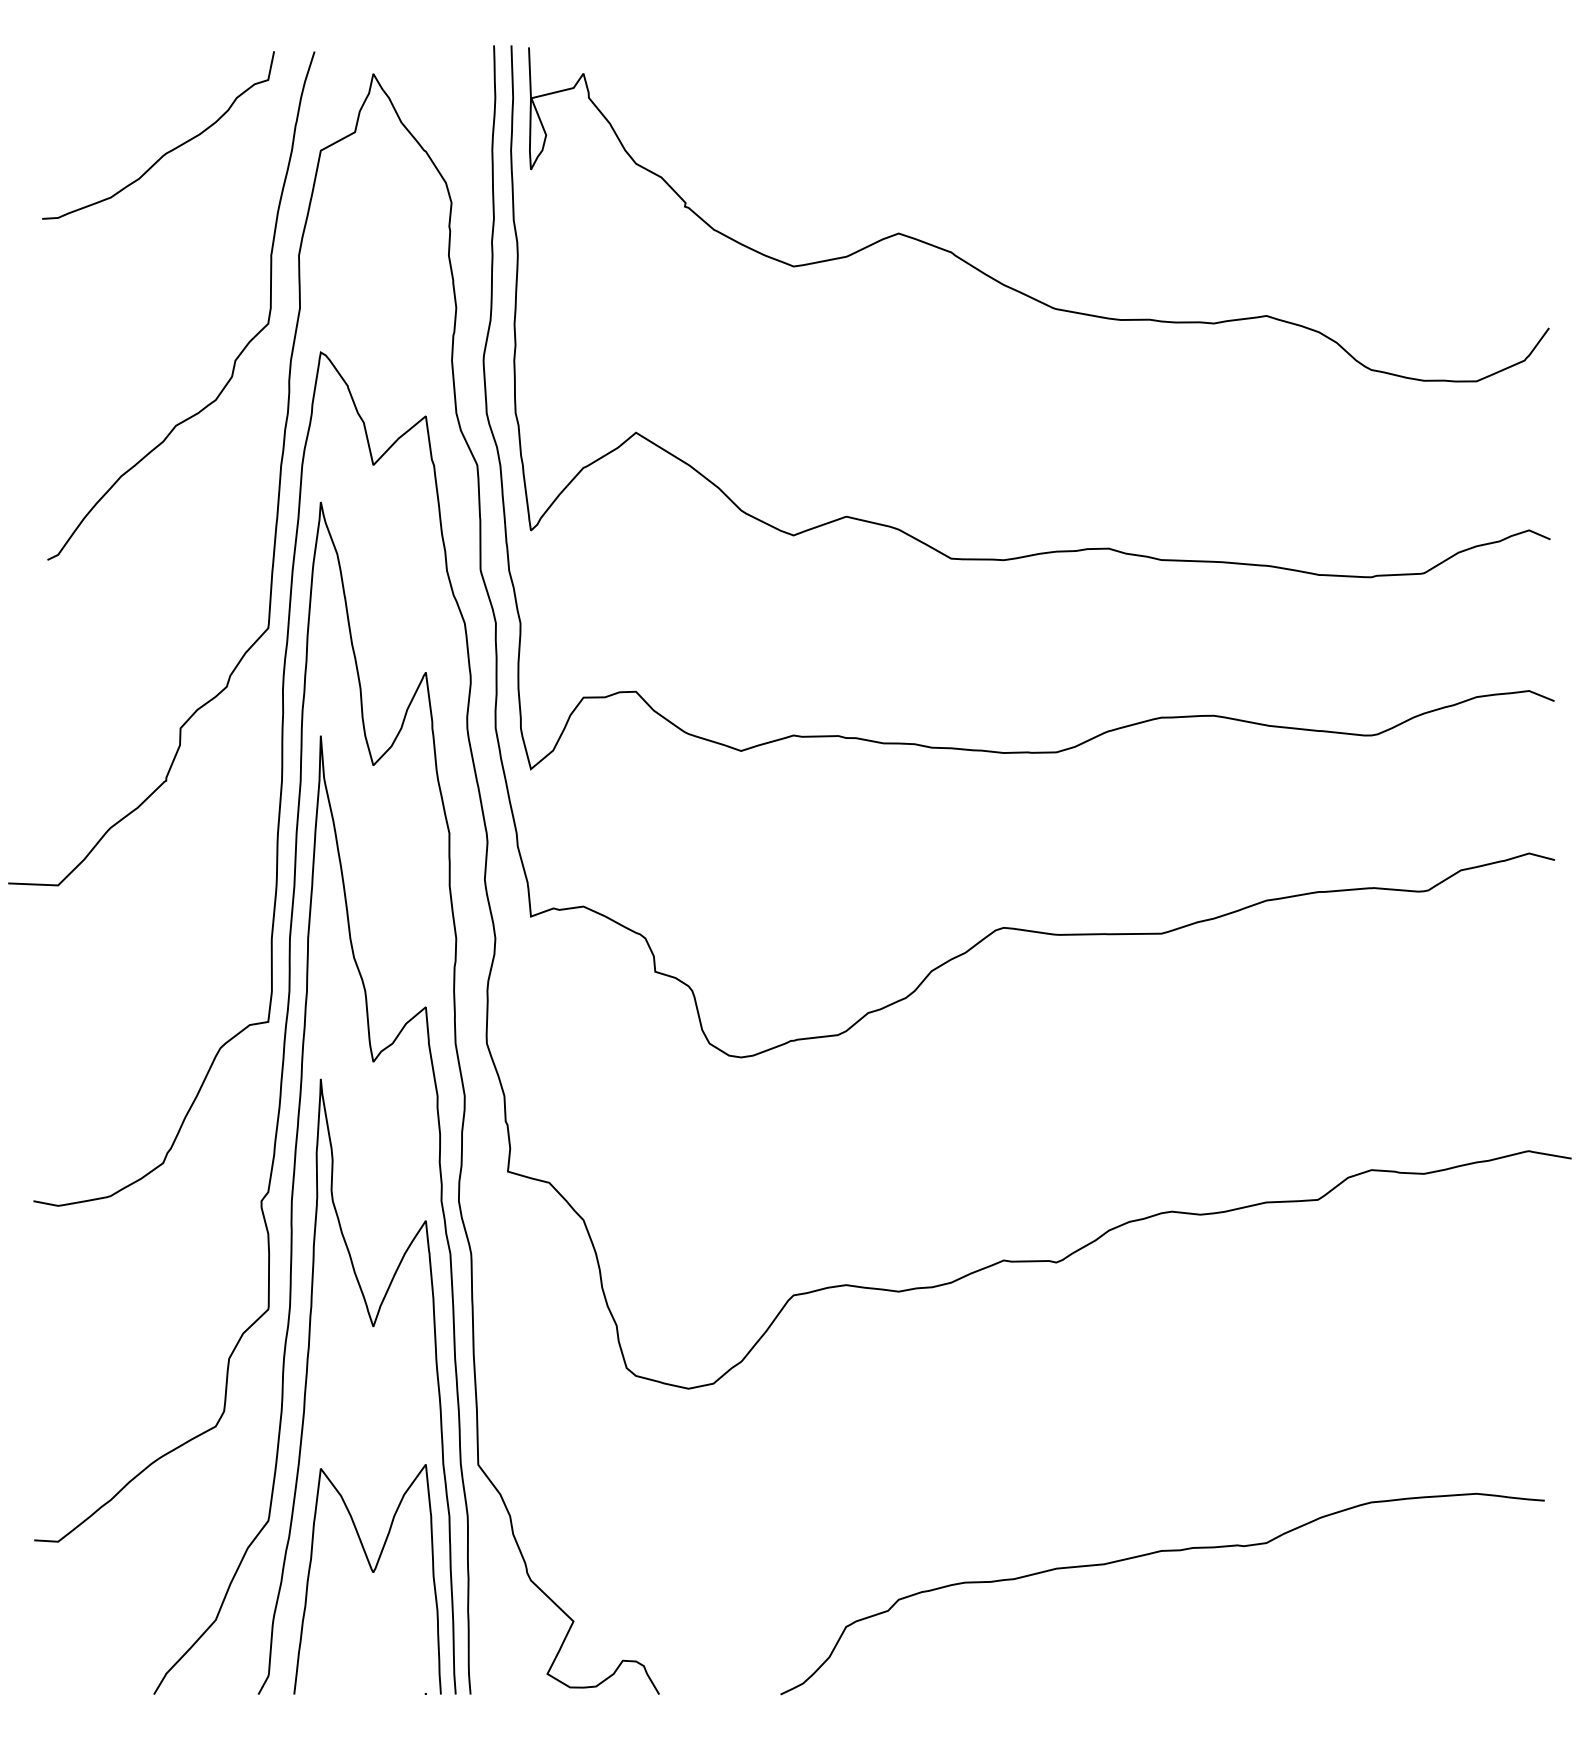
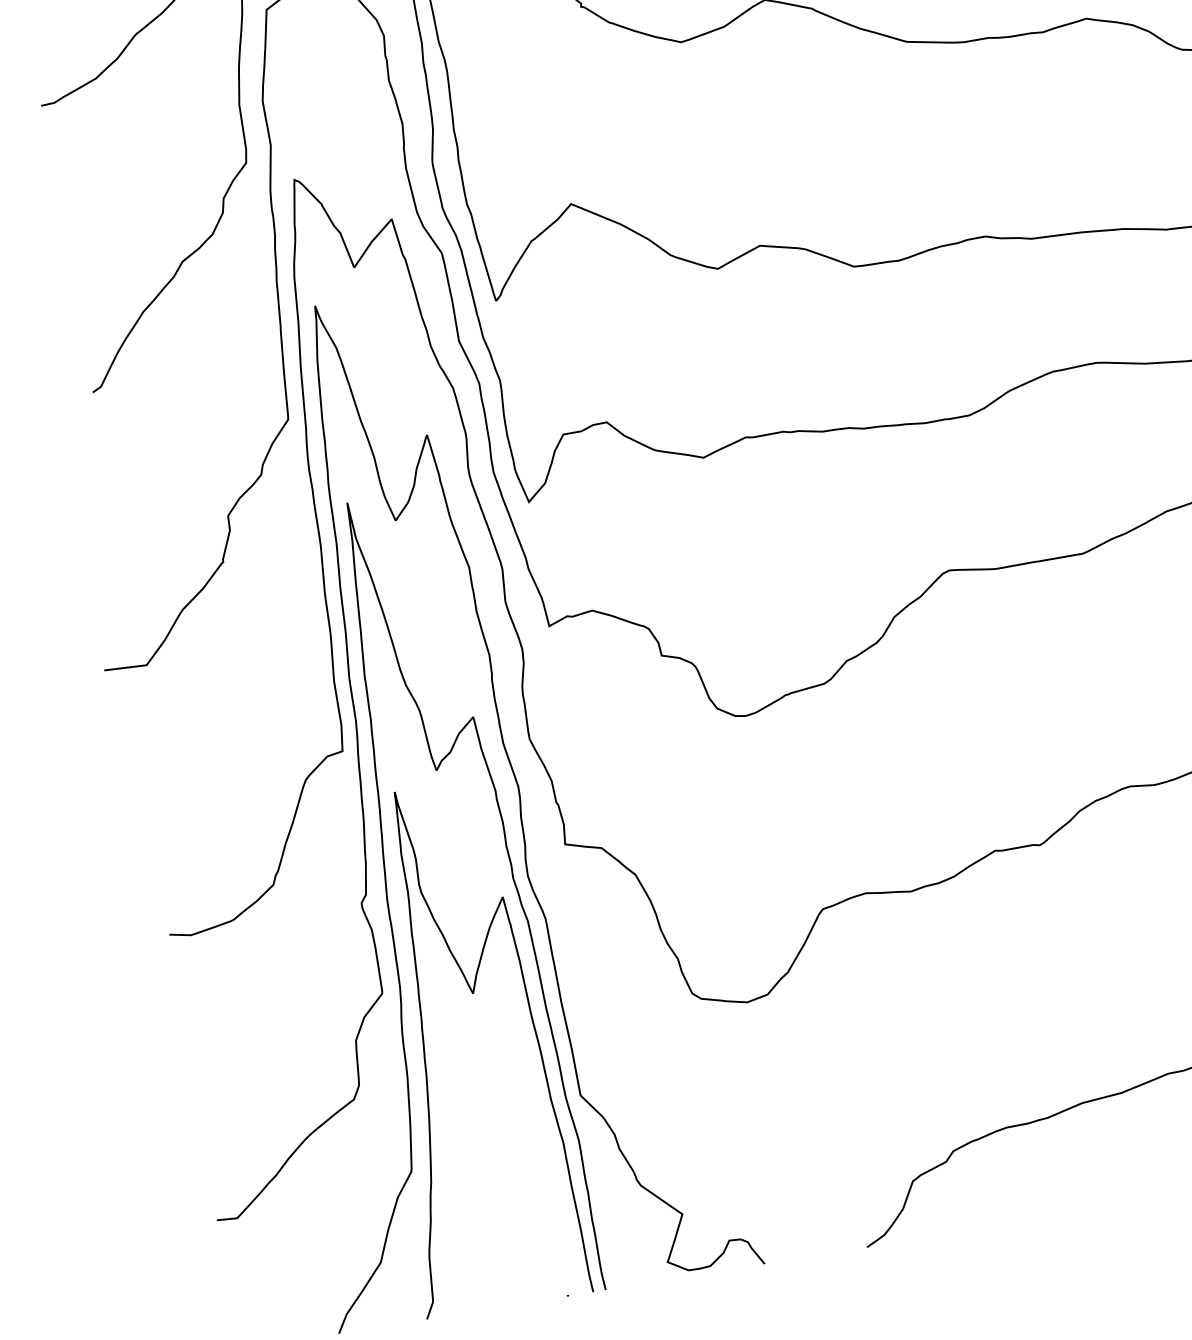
curve: (372, 1572) -> (506, 1200), removed

